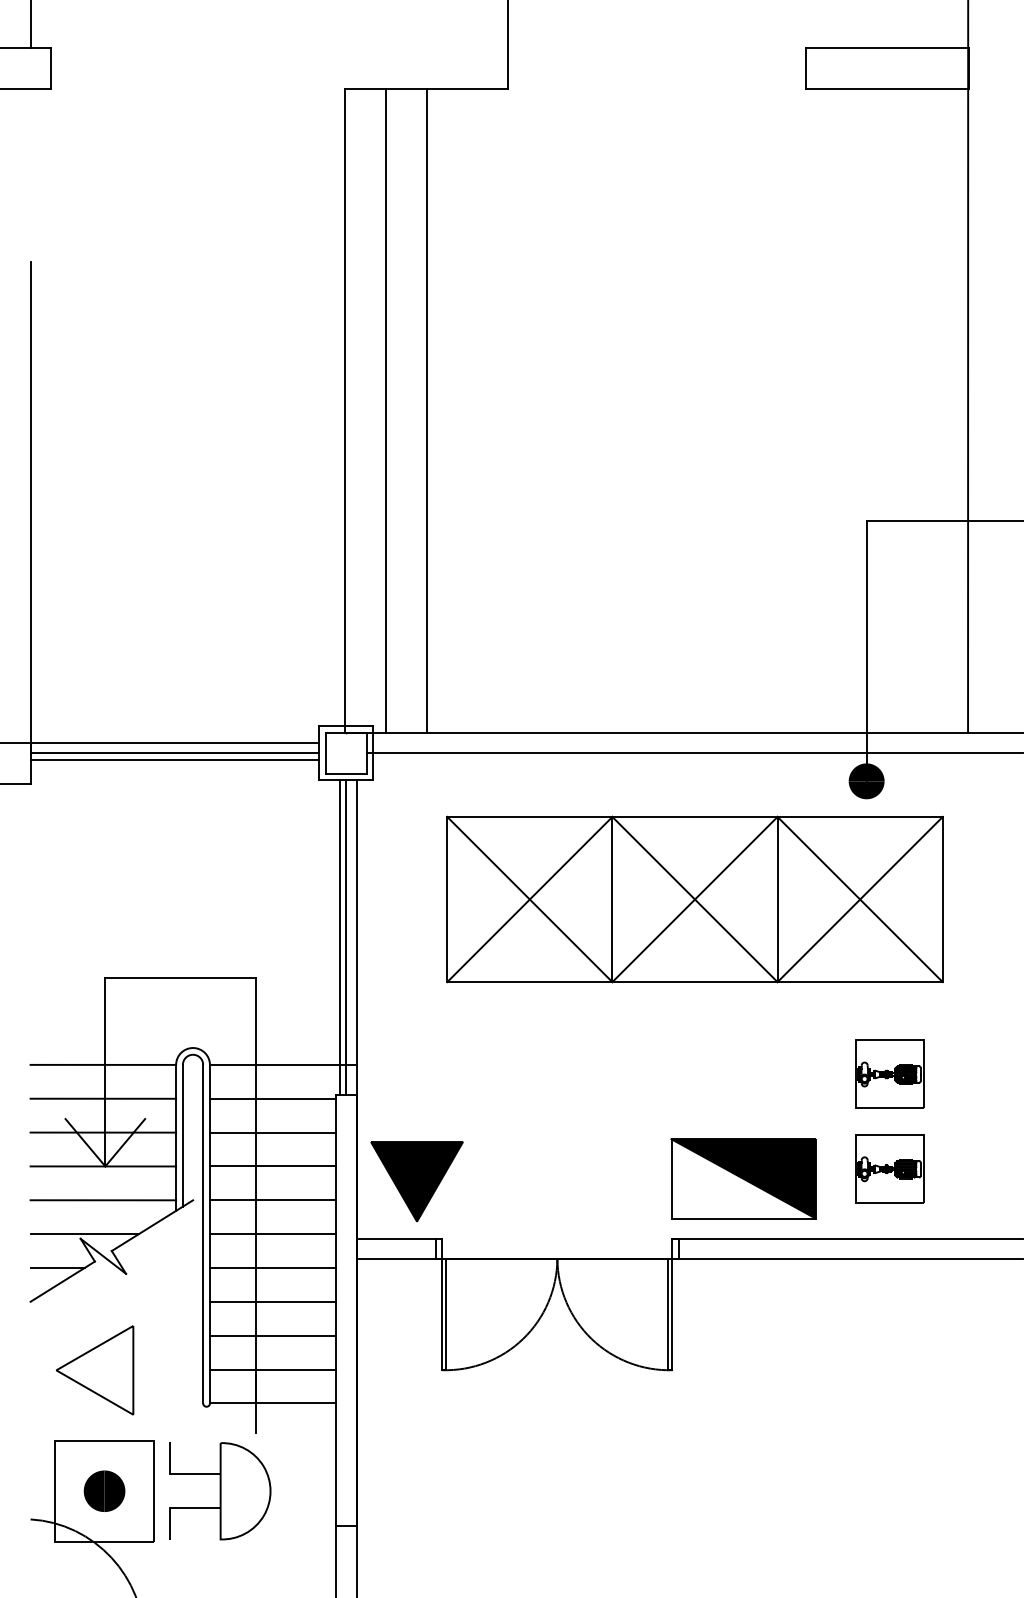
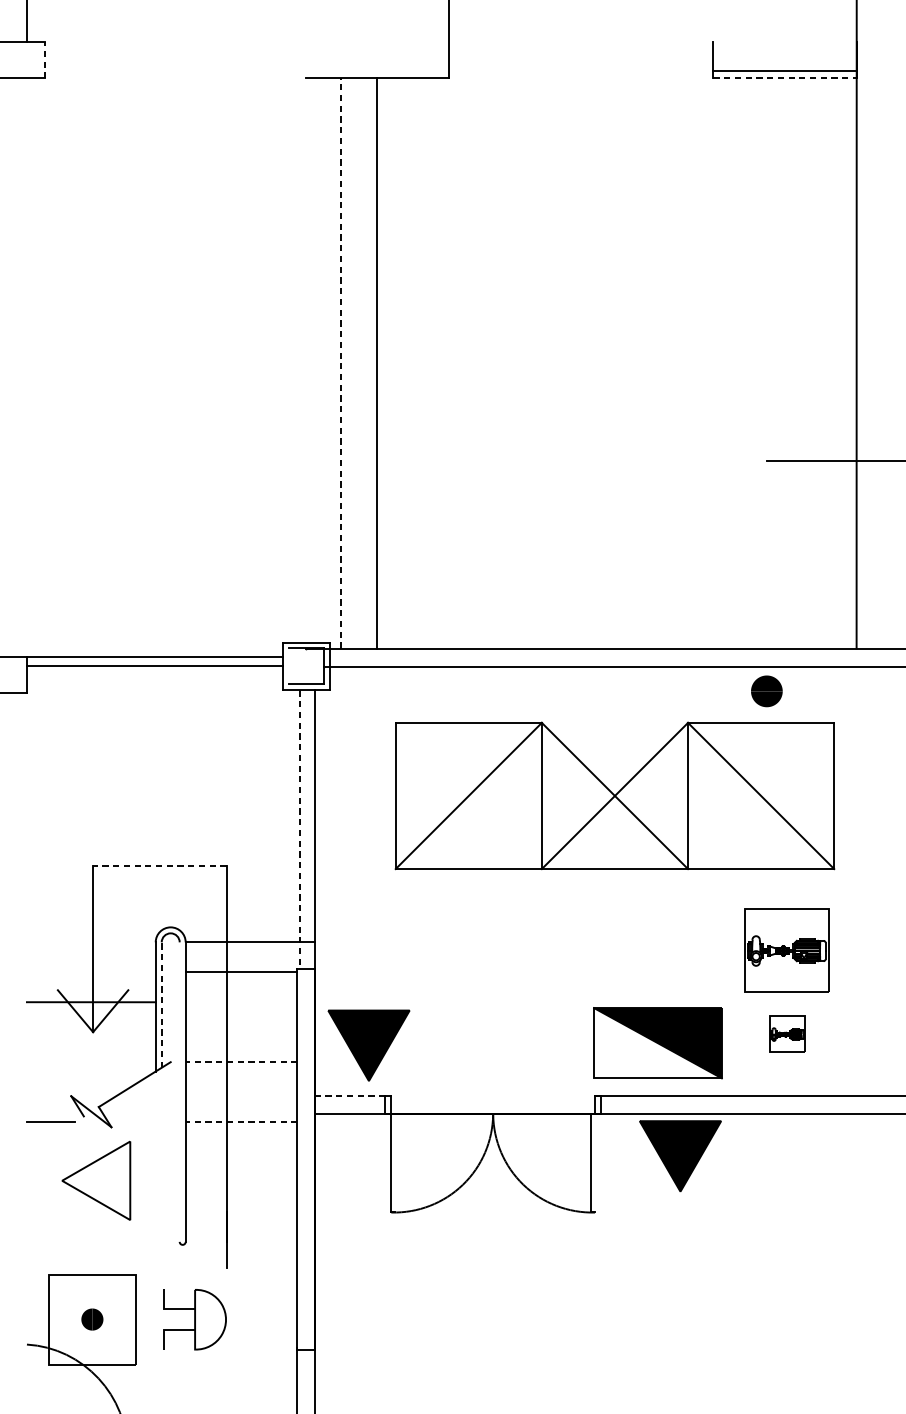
line: (887, 48) -> (785, 71), moved
line: (51, 67) -> (45, 59), solid -> dashed
line: (887, 88) -> (785, 78), solid -> dashed
line: (345, 410) -> (305, 363), removed
line: (385, 410) -> (341, 363), solid -> dashed
line: (30, 508) -> (26, 449), removed
line: (866, 651) -> (766, 576), removed
line: (326, 752) -> (288, 665), removed
line: (174, 759) -> (154, 672), removed
line: (694, 816) -> (614, 722), removed
line: (529, 899) -> (468, 795), removed
line: (859, 899) -> (760, 795), removed
line: (346, 937) -> (306, 829), removed
line: (339, 938) -> (300, 830), solid -> dashed
line: (180, 978) -> (159, 865), solid -> dashed
line: (103, 1064) -> (91, 941), removed
part: (889, 1073) -> (787, 949), size x1.4
line: (103, 1098) -> (91, 972), removed
line: (272, 1132) -> (241, 1002), removed
line: (182, 1135) -> (161, 1004), solid -> dashed
line: (103, 1166) -> (91, 1032), removed
line: (272, 1166) -> (241, 1032), removed
part: (889, 1168) -> (787, 1034), size x0.6
line: (103, 1200) -> (91, 1062), removed
line: (272, 1200) -> (241, 1062), solid -> dashed
line: (203, 1233) -> (179, 1091), removed
line: (84, 1234) -> (74, 1092), removed
line: (272, 1234) -> (241, 1092), removed
line: (395, 1238) -> (349, 1095), solid -> dashed
line: (272, 1268) -> (241, 1122), solid -> dashed
line: (62, 1281) -> (55, 1134), removed
line: (272, 1301) -> (241, 1151), removed
part: (768, 1306) -> (680, 1156), added
line: (446, 1314) -> (395, 1163), removed
line: (672, 1314) -> (595, 1163), removed
line: (272, 1335) -> (241, 1181), removed
line: (272, 1369) -> (241, 1211), removed
part: (95, 1370) -> (96, 1180), moved
line: (272, 1403) -> (241, 1241), removed
part: (104, 1490) -> (92, 1318), size x0.6
part: (220, 1491) -> (195, 1319), size x0.7

